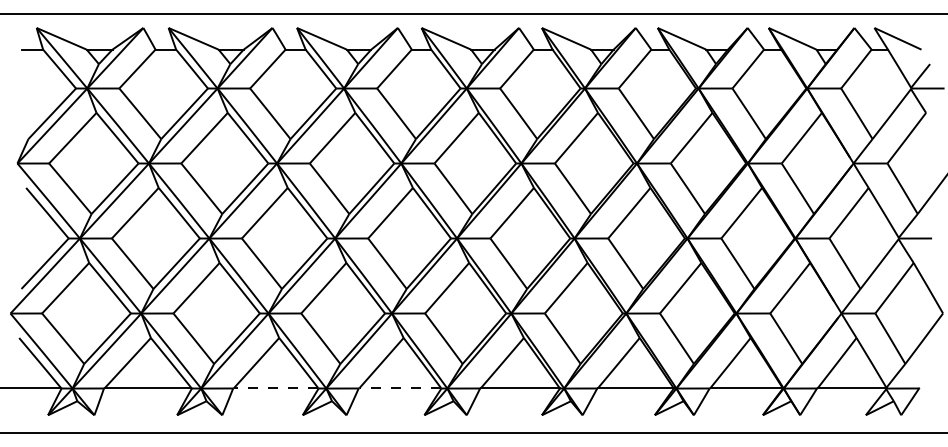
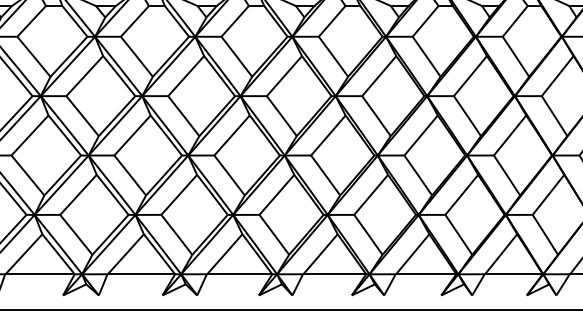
line: (275, 388) -> (140, 274), dashed -> solid
line: (400, 388) -> (239, 274), dashed -> solid

